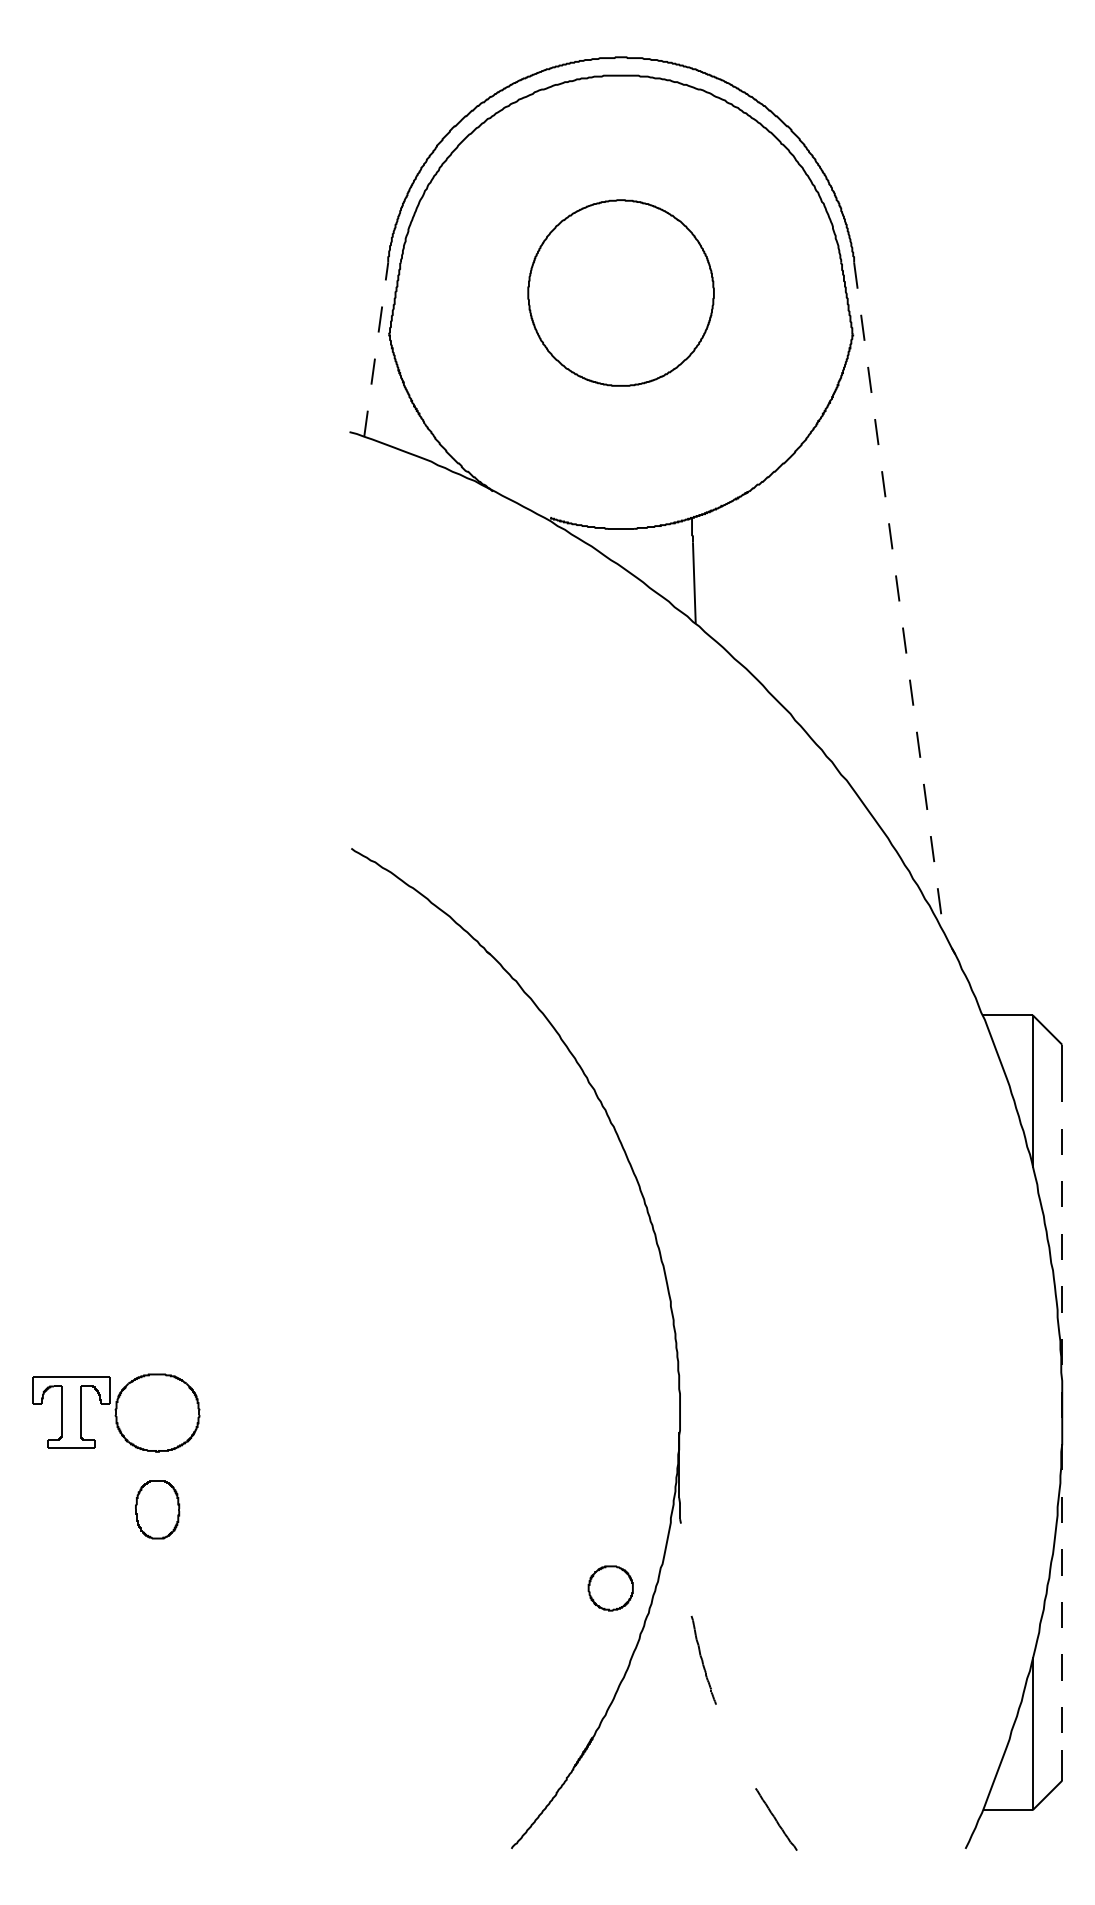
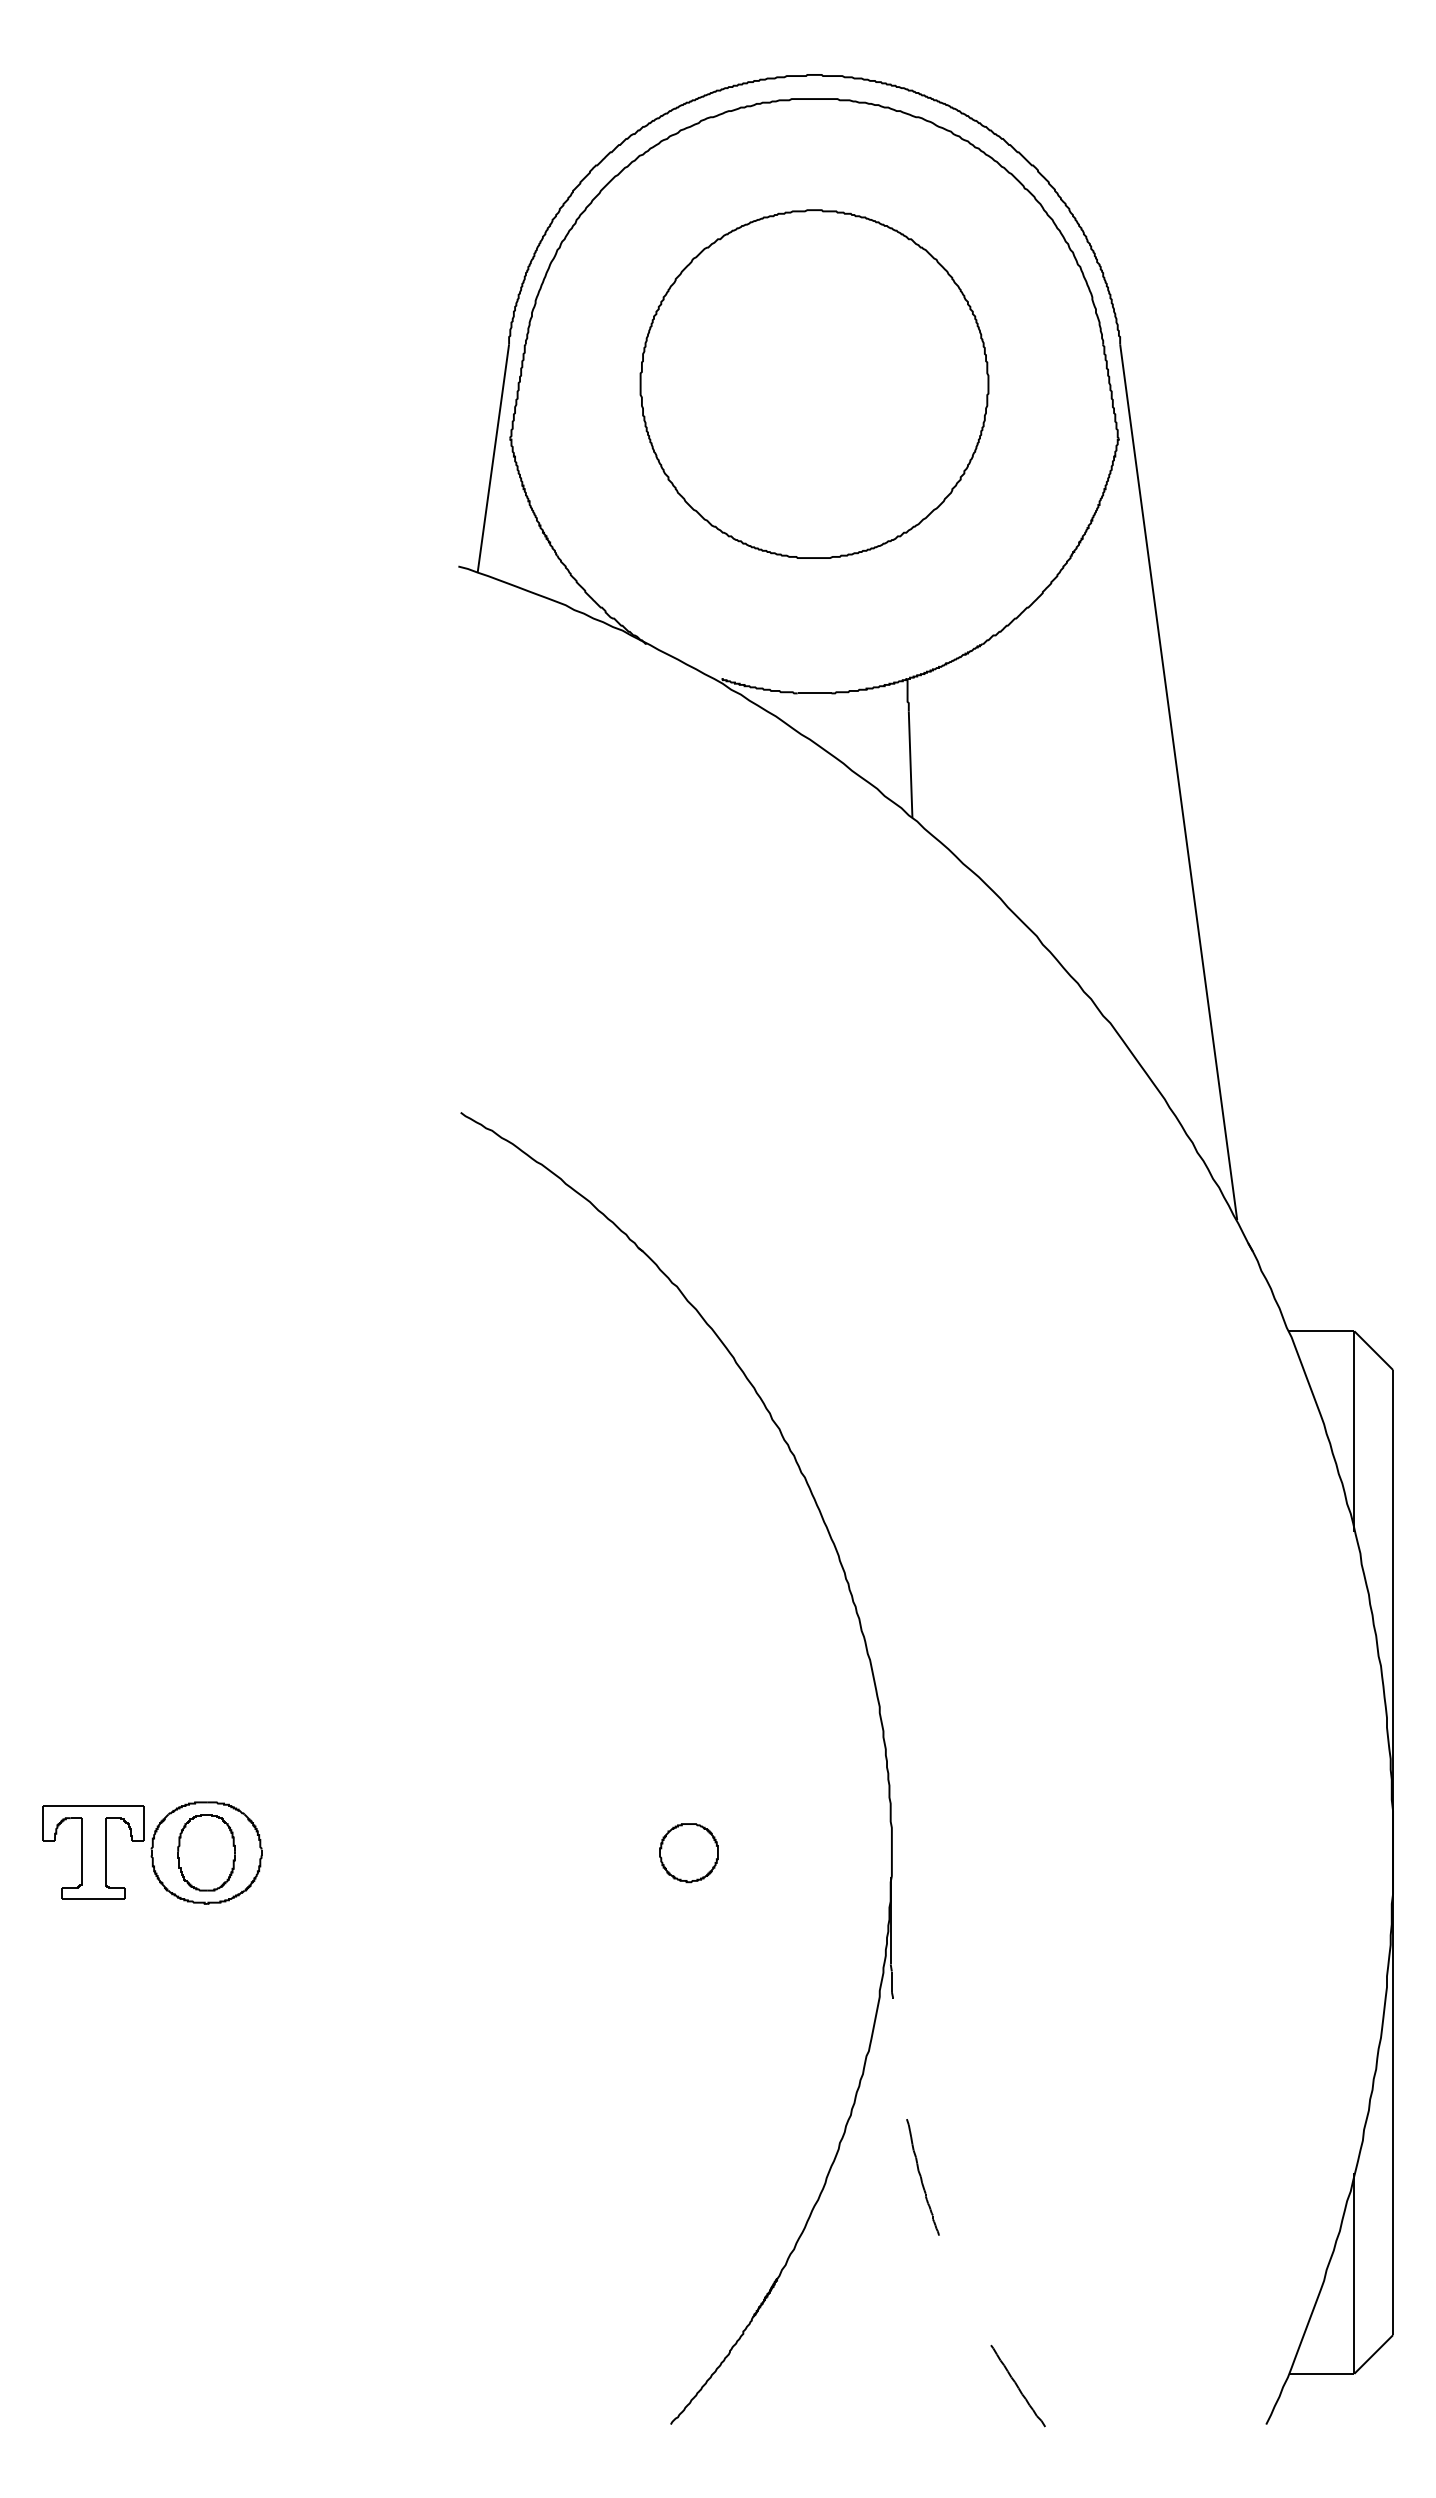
part: (621, 292) -> (814, 383), size x1.43
line: (376, 348) -> (493, 457), dashed -> solid
line: (898, 596) -> (1178, 782), dashed -> solid
line: (1062, 1413) -> (1393, 1853), dashed -> solid
part: (157, 1509) -> (206, 1852), moved
part: (610, 1588) -> (688, 1853), moved

